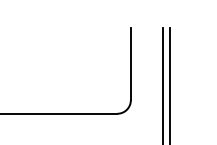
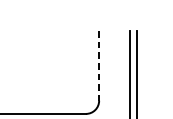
line: (130, 64) -> (98, 66), solid -> dashed

